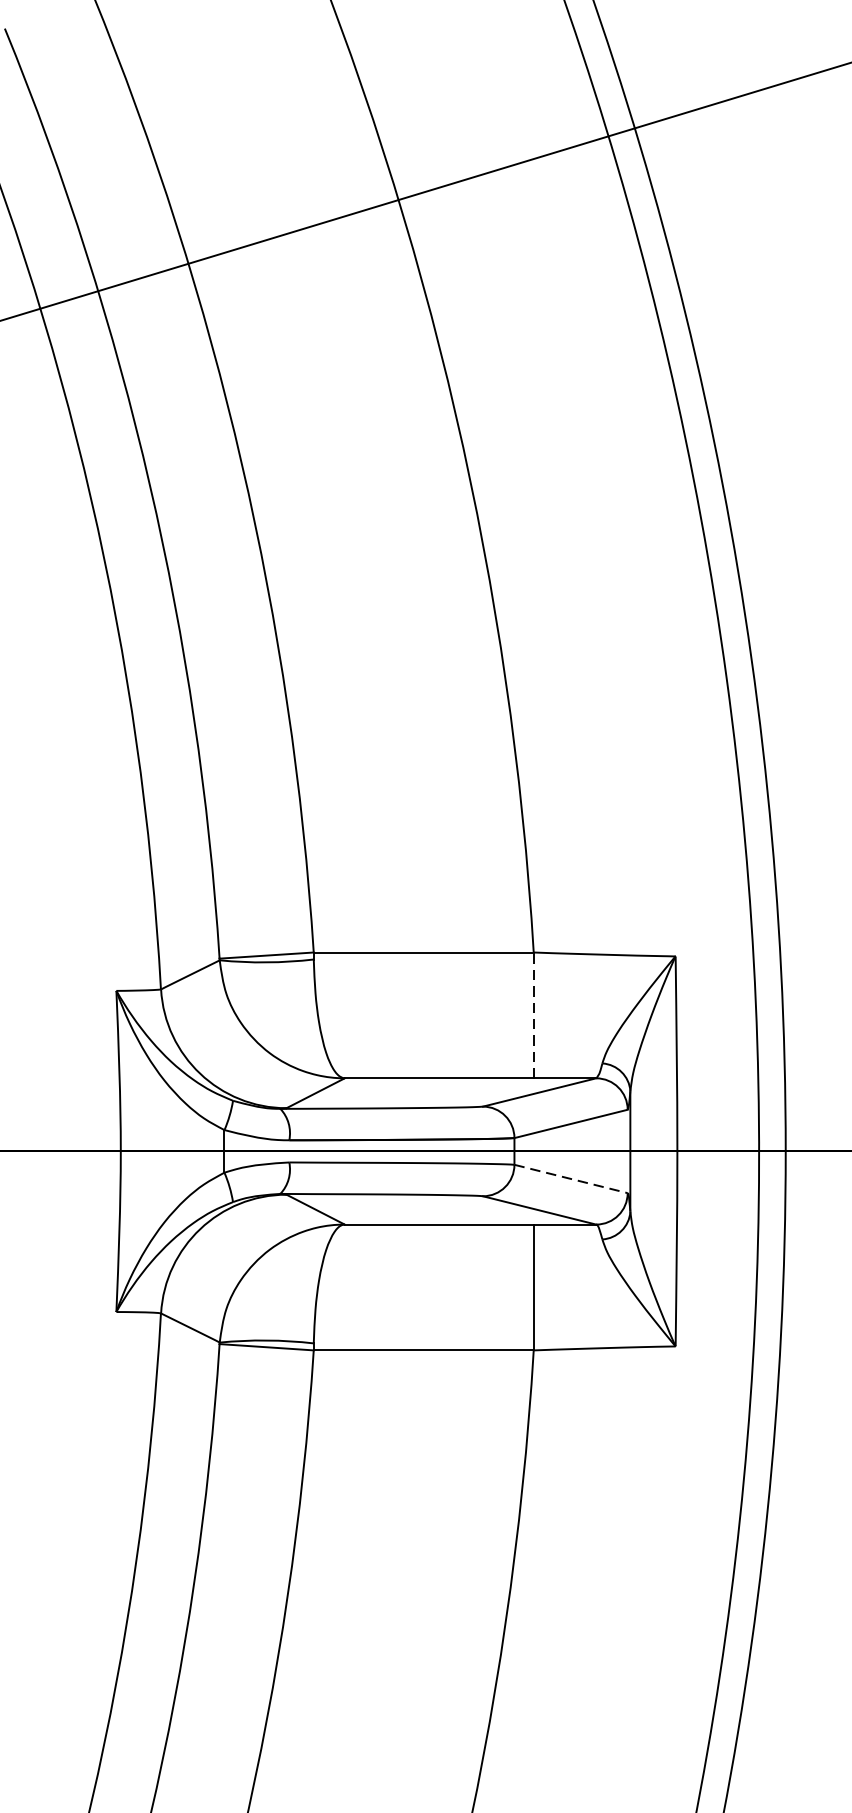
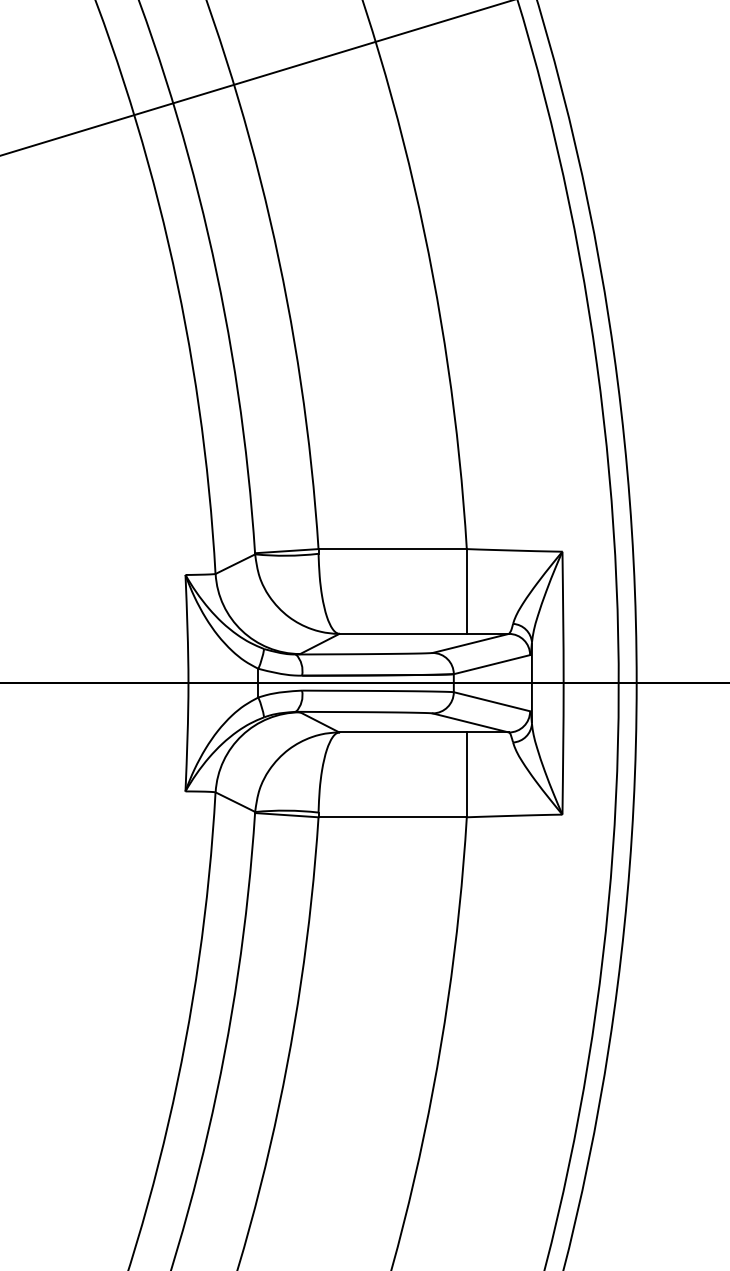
line: (533, 1015) -> (466, 591), dashed -> solid
line: (571, 1178) -> (492, 701), dashed -> solid

